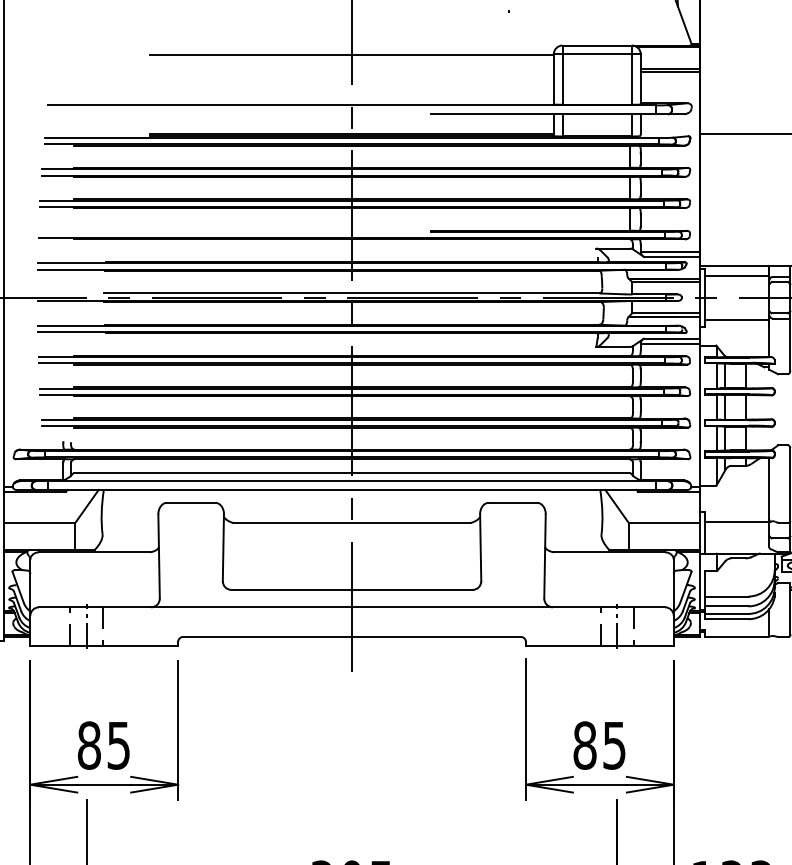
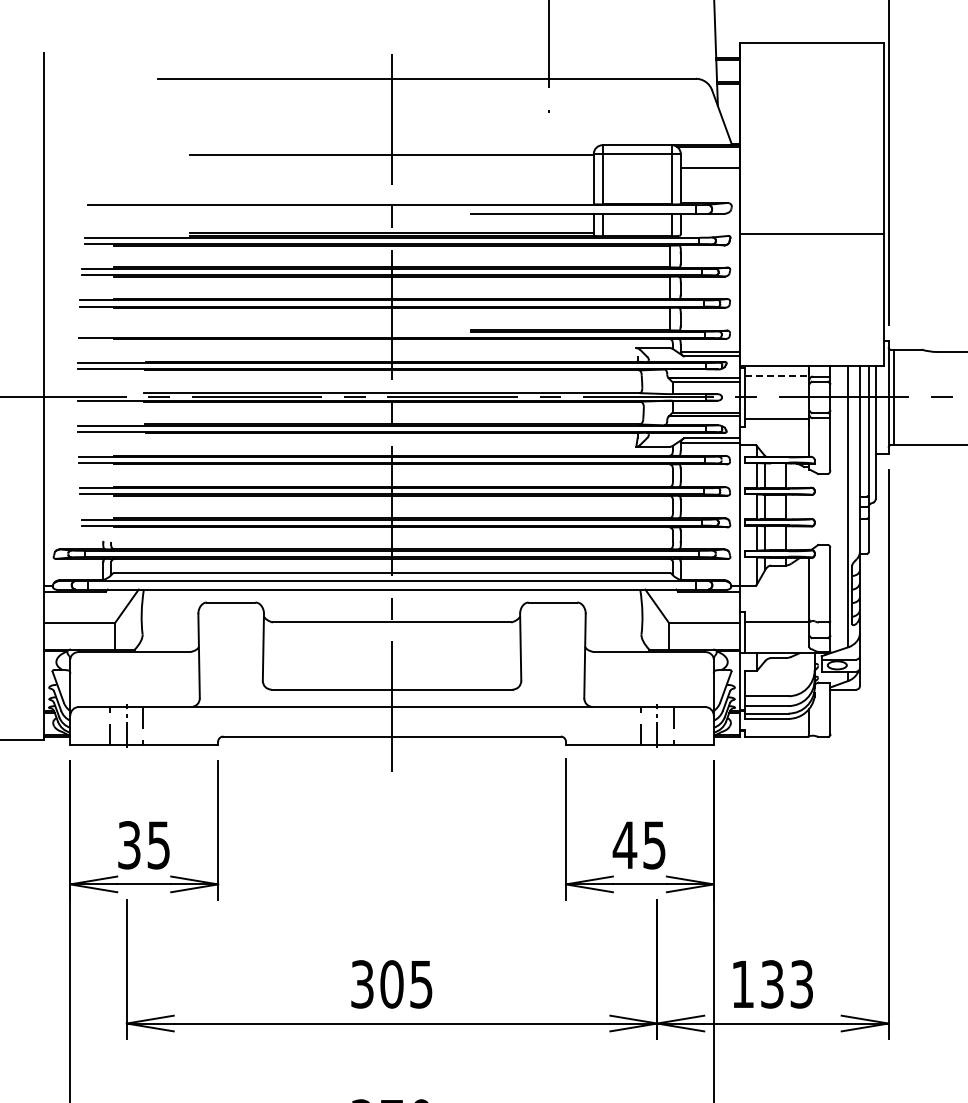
line: (669, 72) -> (709, 172), removed
line: (737, 275) -> (777, 375), solid -> dashed
text: (89, 745) -> (129, 845), 85 -> 35
text: (584, 745) -> (624, 845), 85 -> 45

